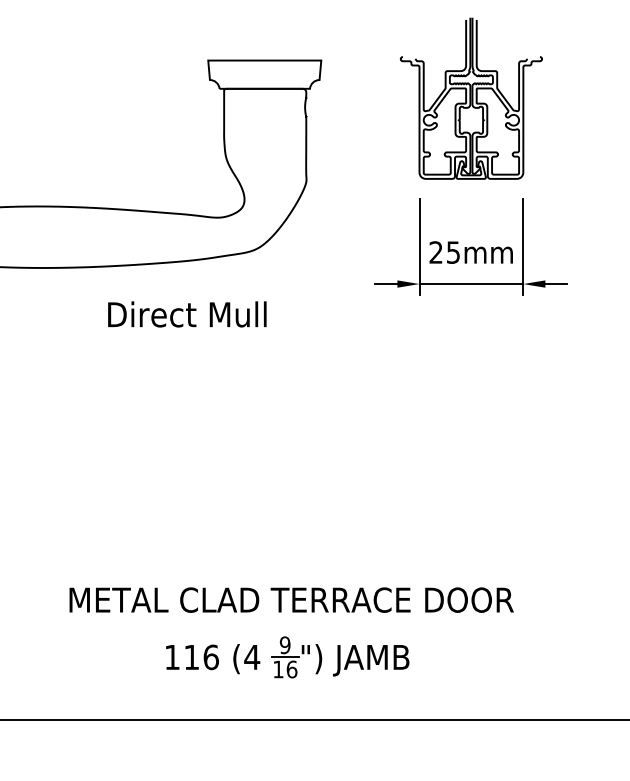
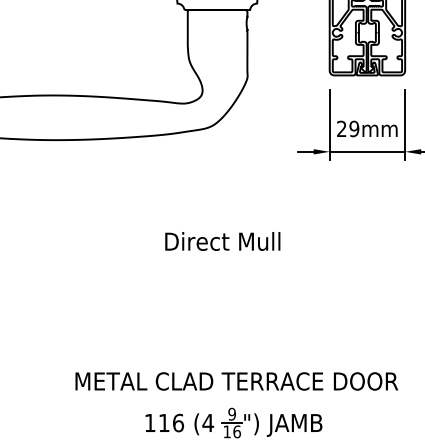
text: (453, 252) -> (354, 128), 25mm -> 29mm
text: (187, 314) -> (222, 241), moved

